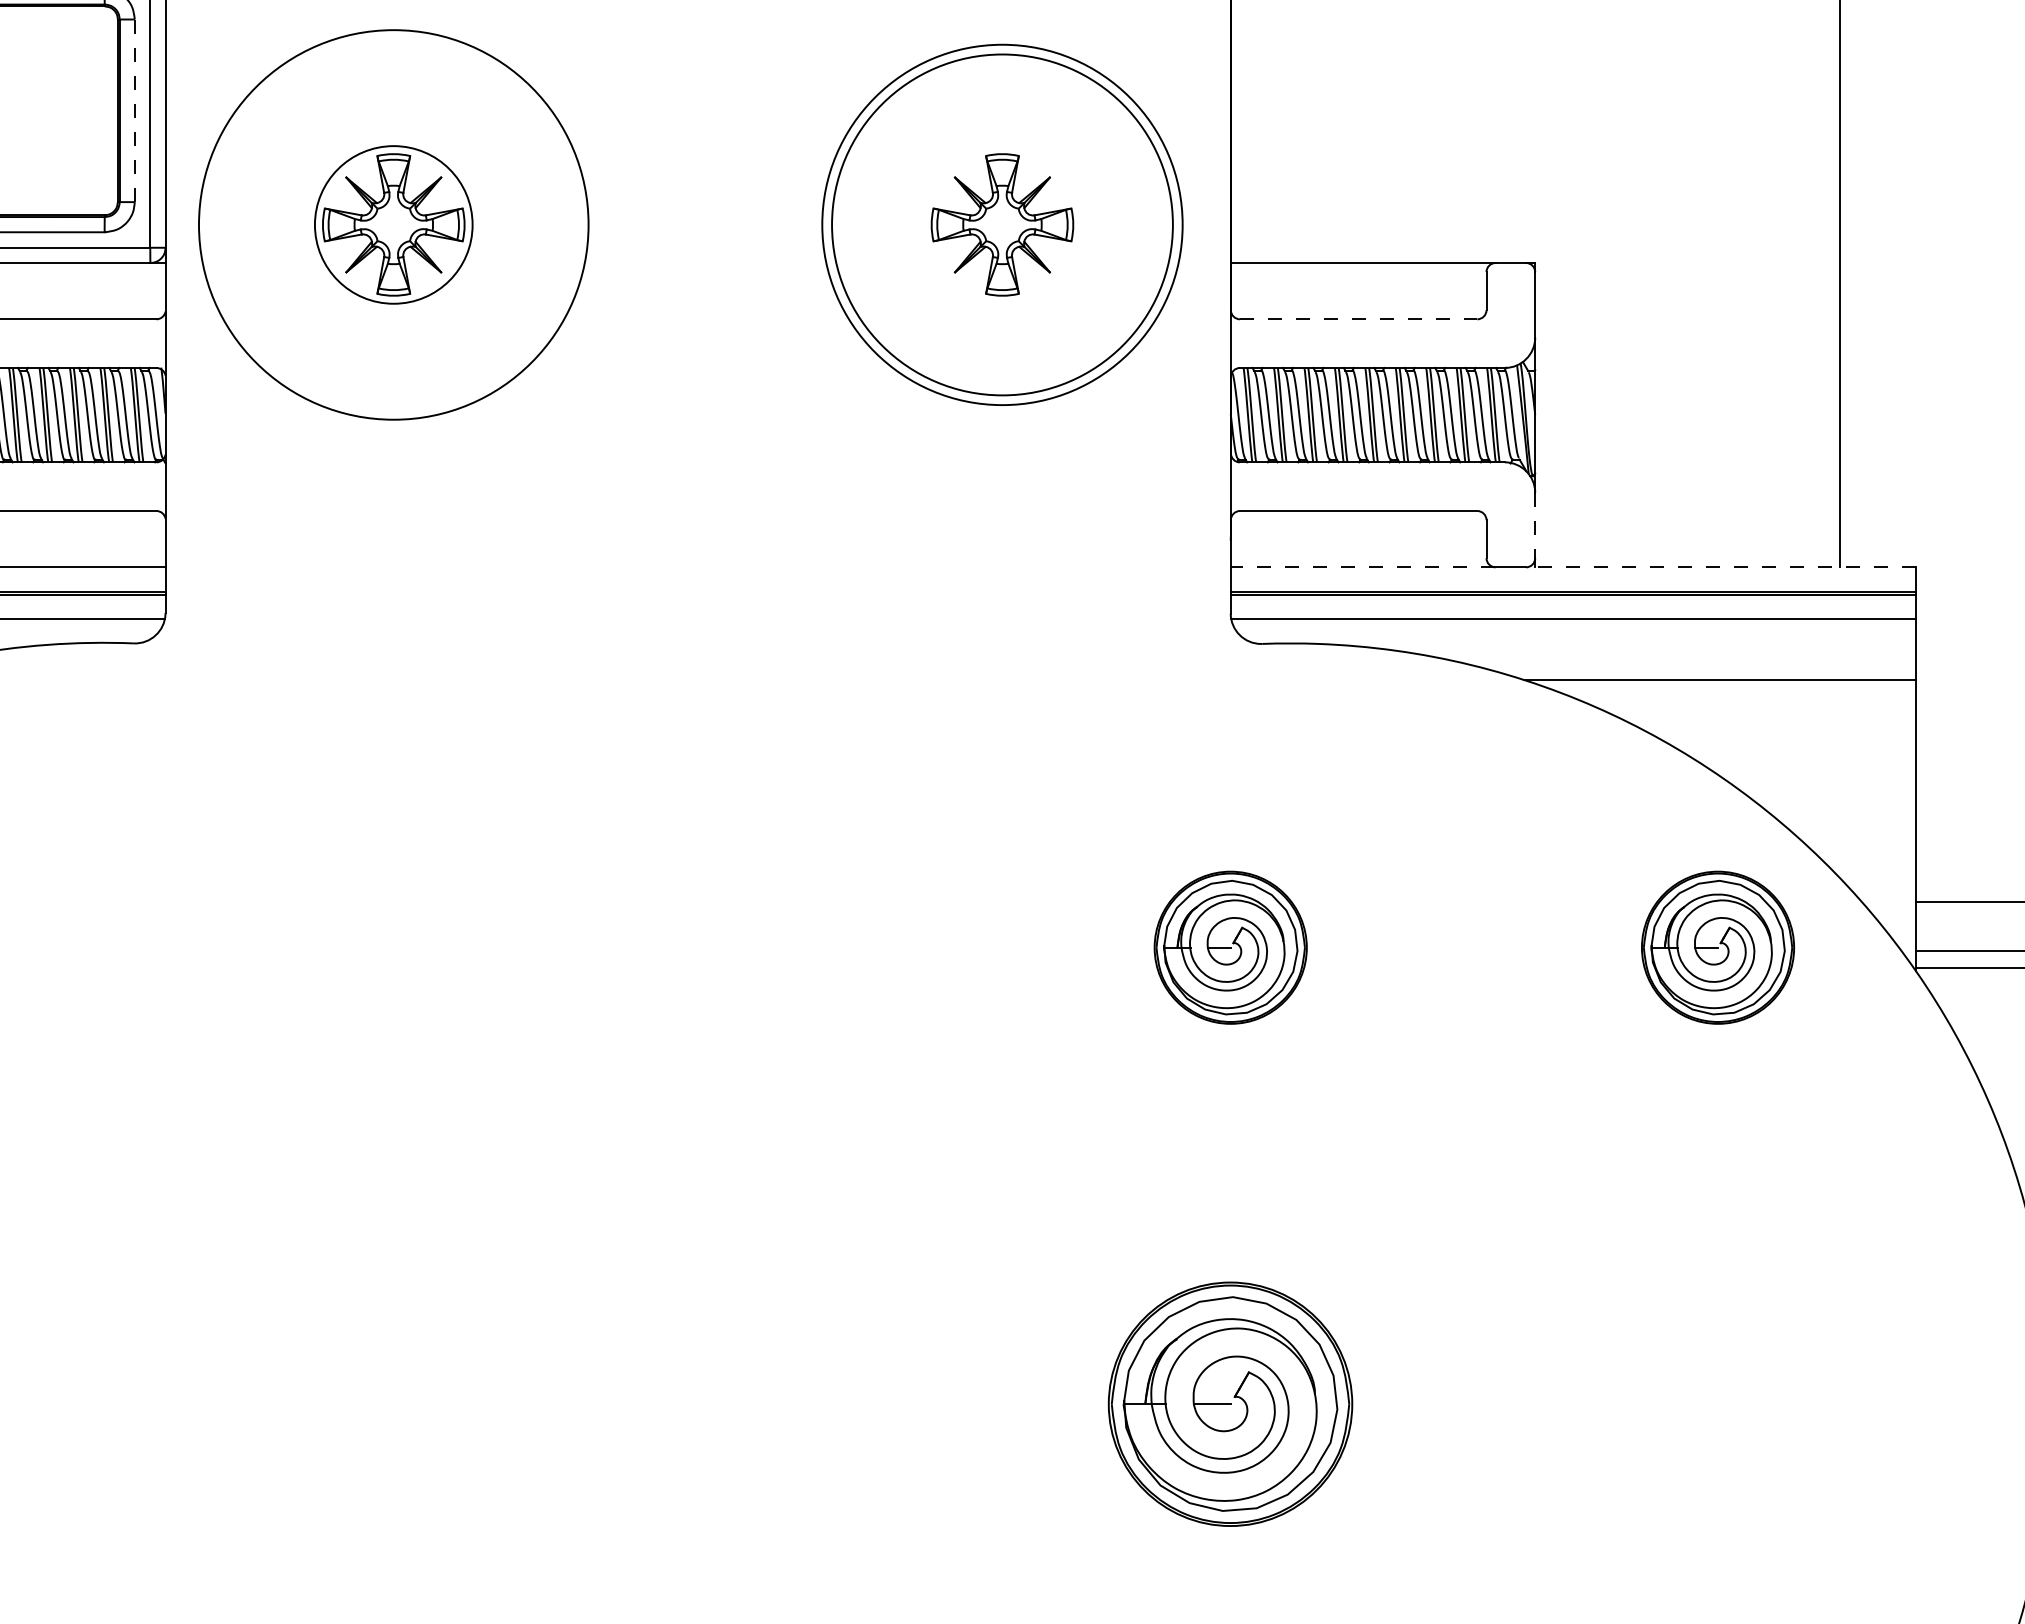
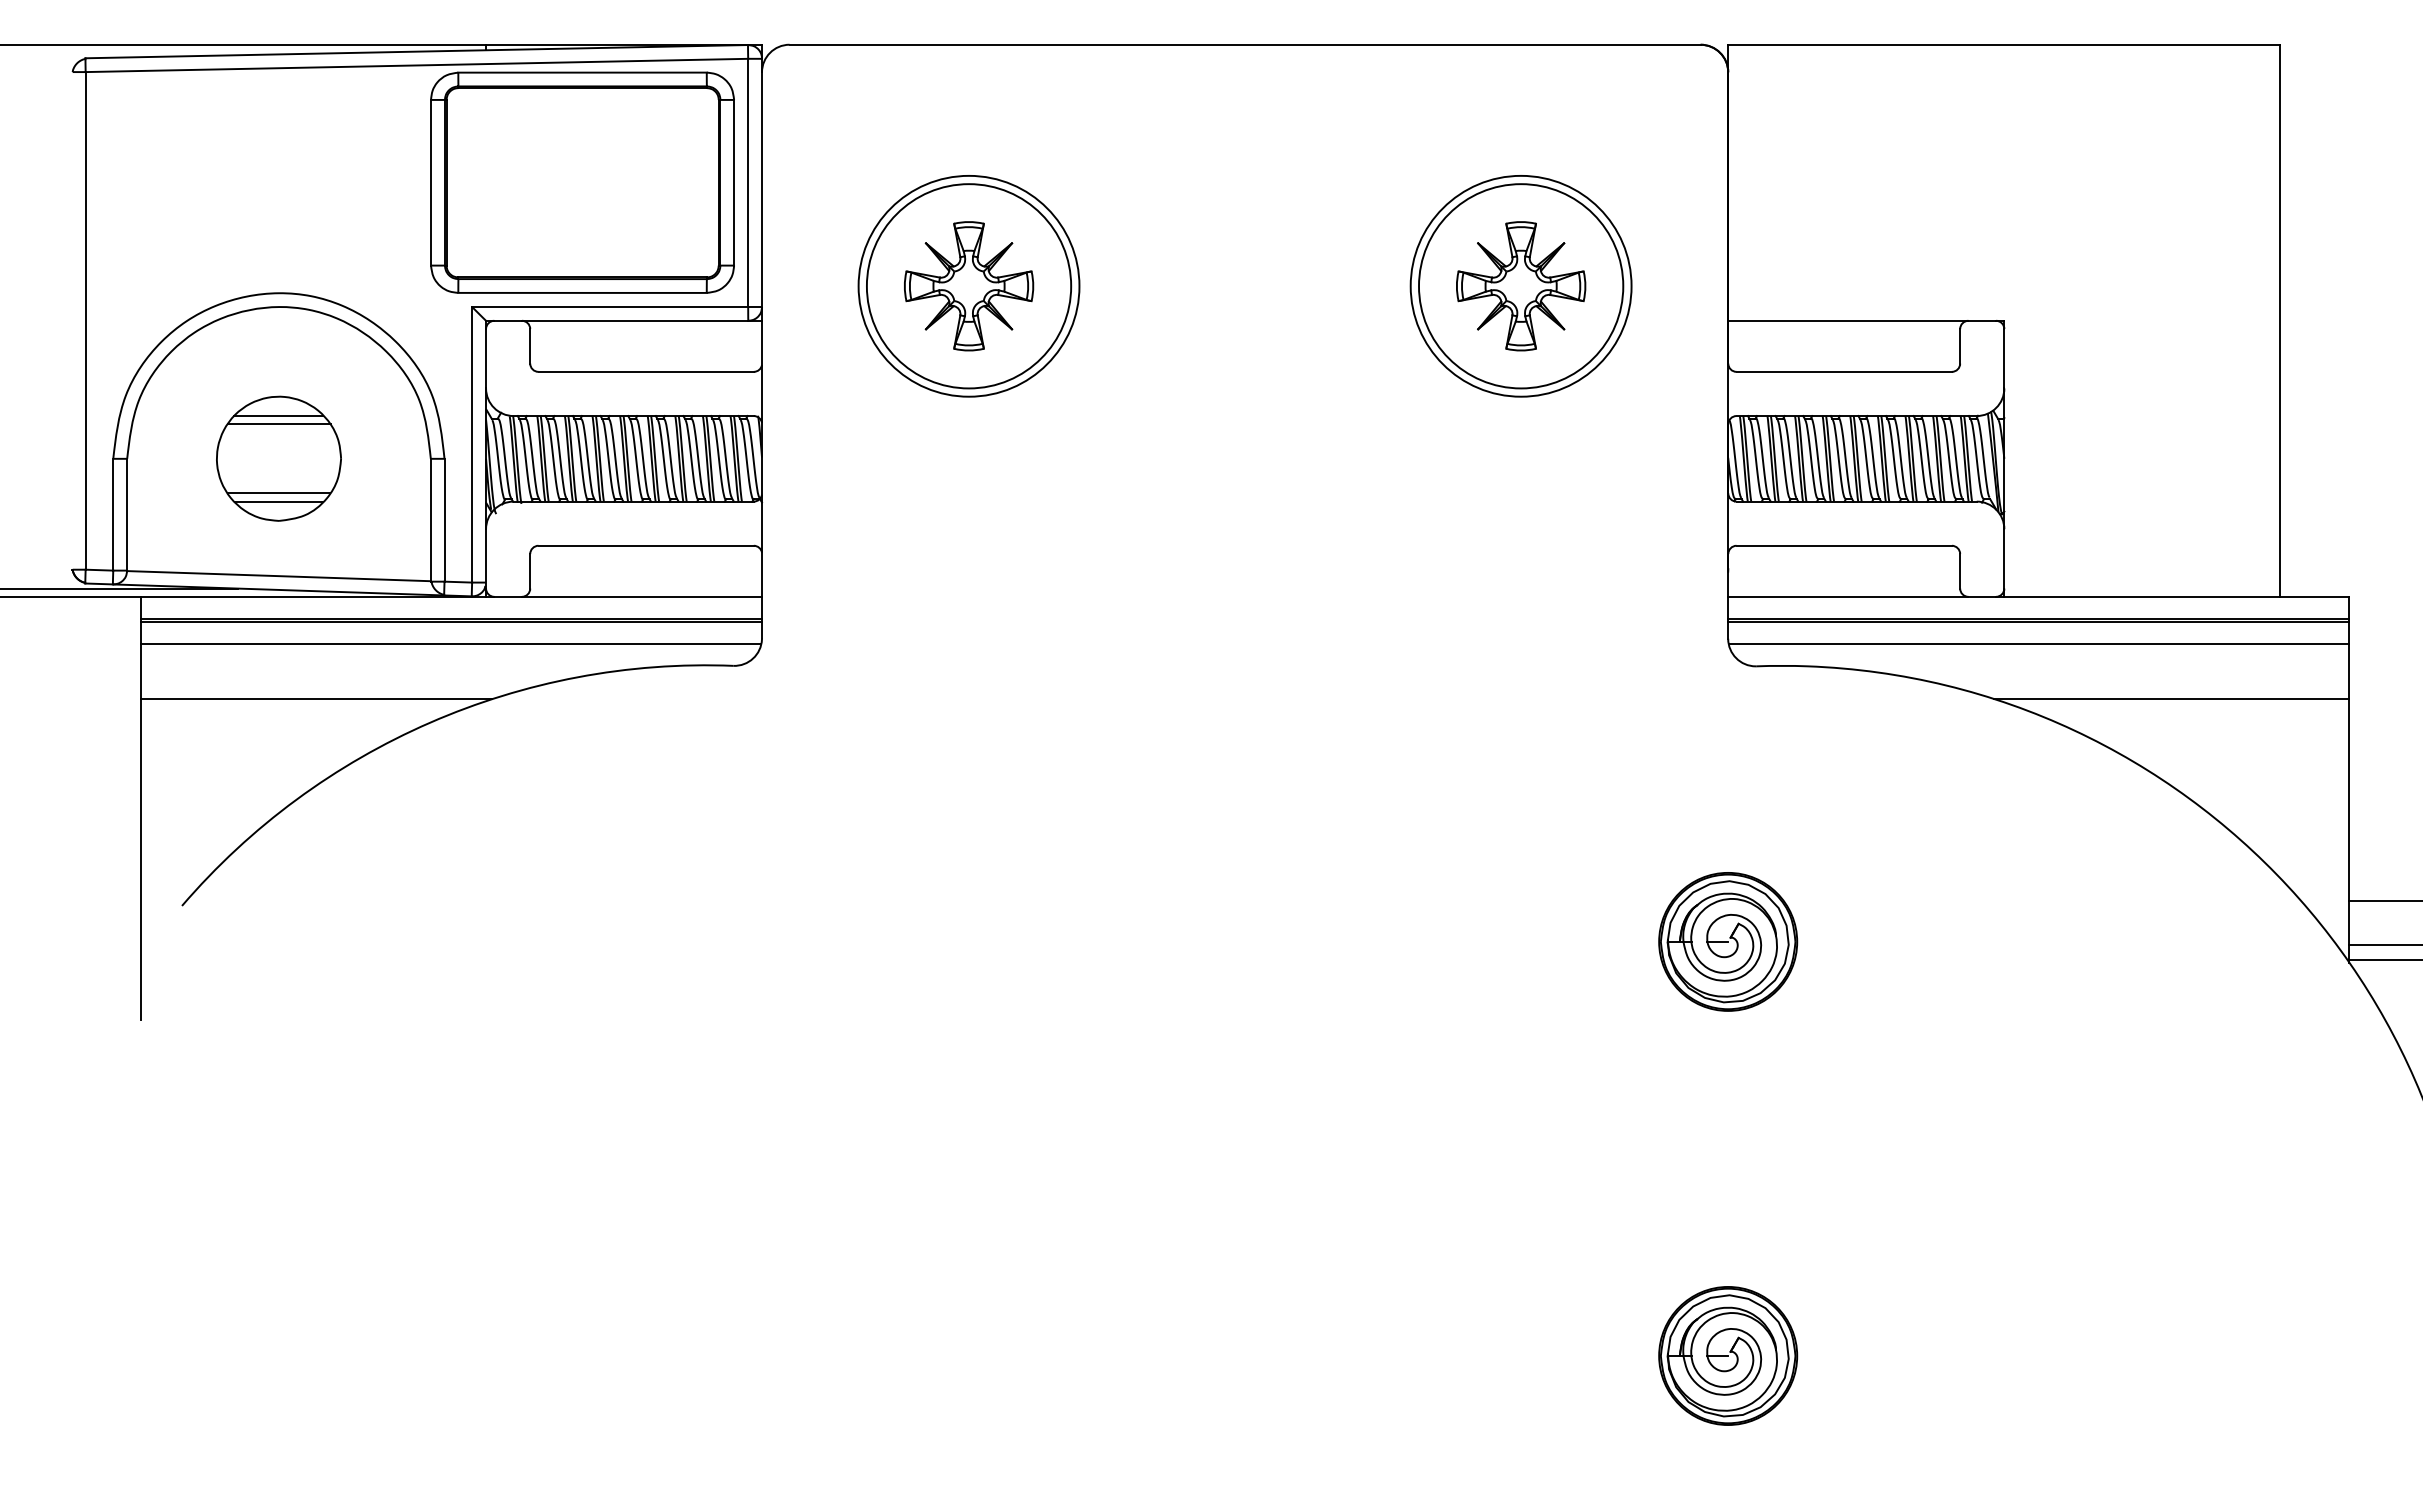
line: (135, 110) -> (734, 182), dashed -> solid
circle: (393, 224) -> (968, 285), size x0.62
circle: (1001, 224) -> (1520, 285), size x0.71
circle: (393, 225) -> (968, 286), size x1.43
circle: (1002, 225) -> (1521, 286), size x0.62
line: (1358, 318) -> (1844, 371), dashed -> solid
line: (1535, 525) -> (2004, 558), dashed -> solid
line: (1363, 566) -> (1848, 596), dashed -> solid
line: (1720, 566) -> (2172, 596), dashed -> solid
part: (1718, 947) -> (2170, 941), removed
part: (1231, 1403) -> (1728, 1355), size x0.62

